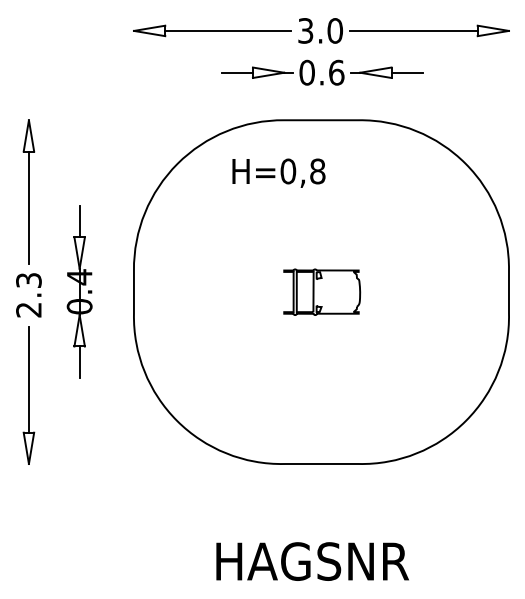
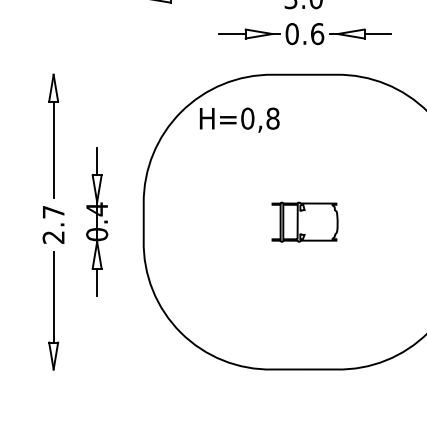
text: (278, 172) -> (239, 119), moved
text: (28, 280) -> (53, 212), 2.3 -> 2.7

